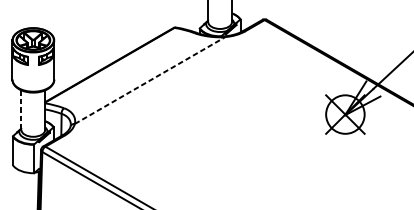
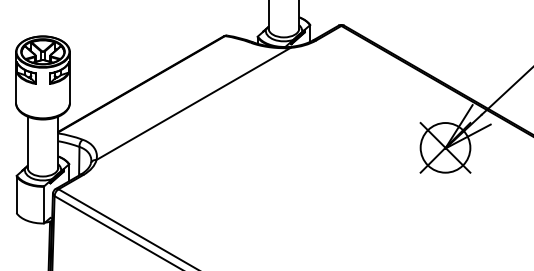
line: (150, 80) -> (194, 103), dashed -> solid
line: (21, 110) -> (27, 142), dashed -> solid

